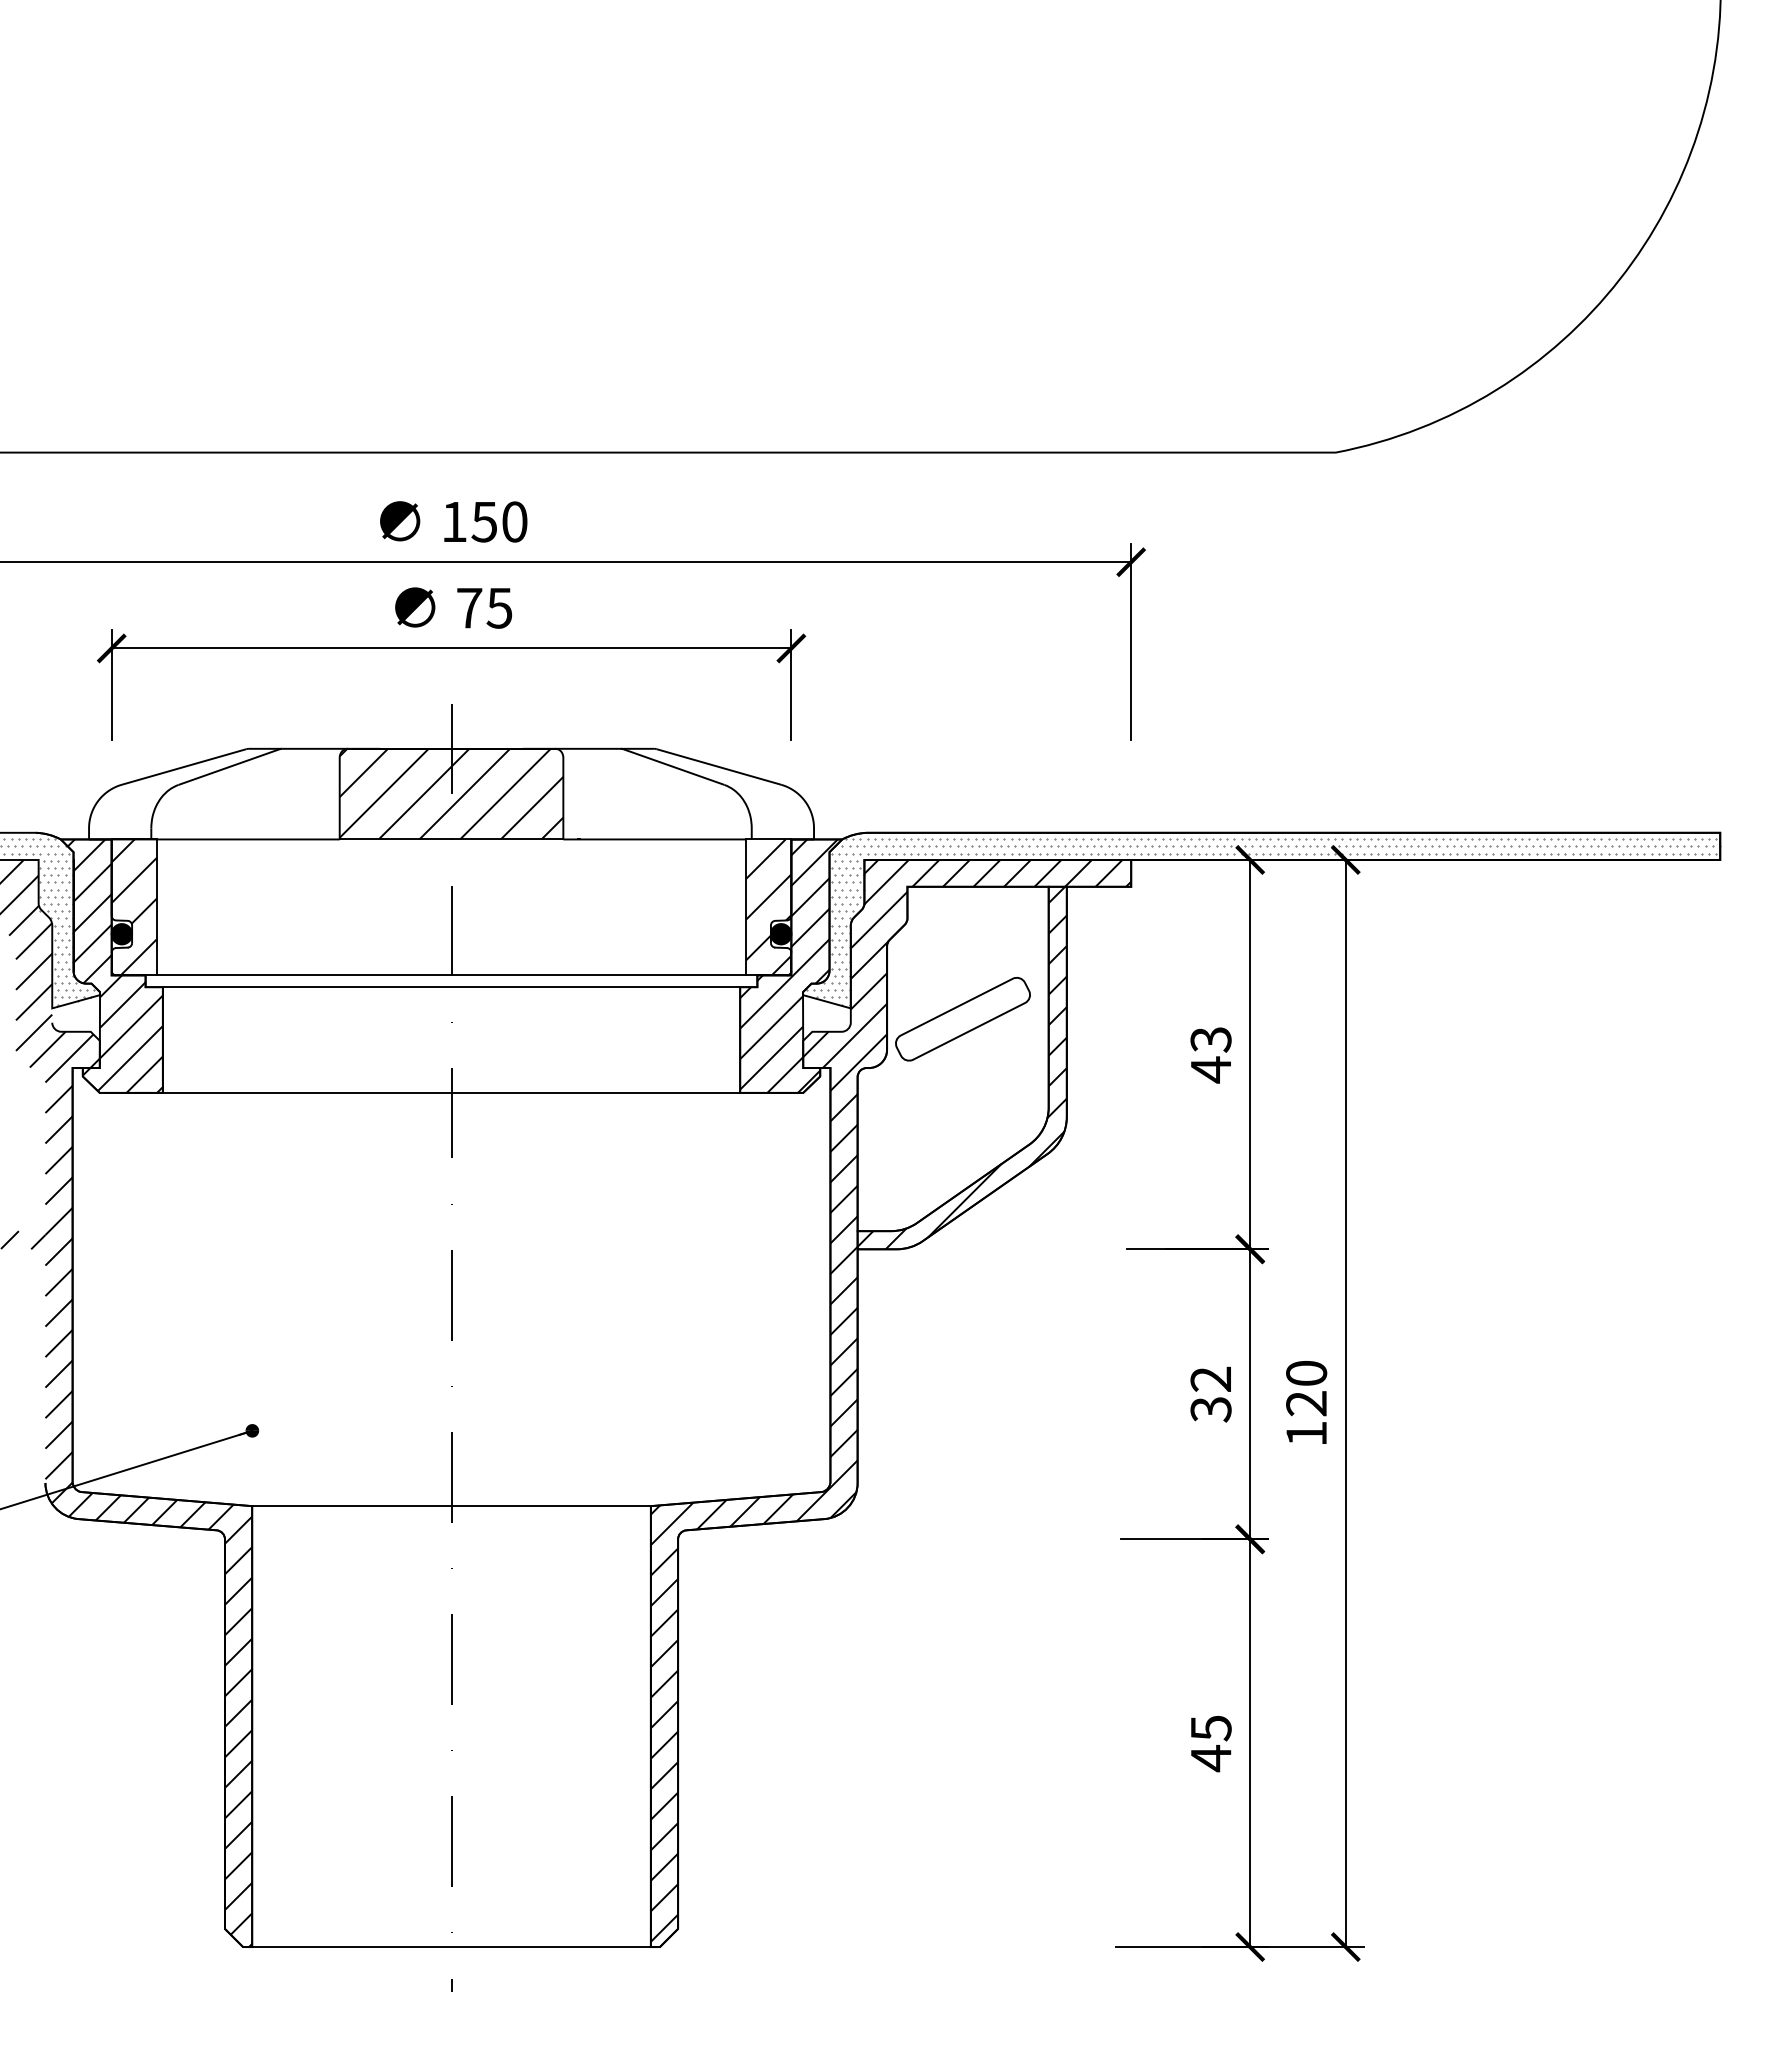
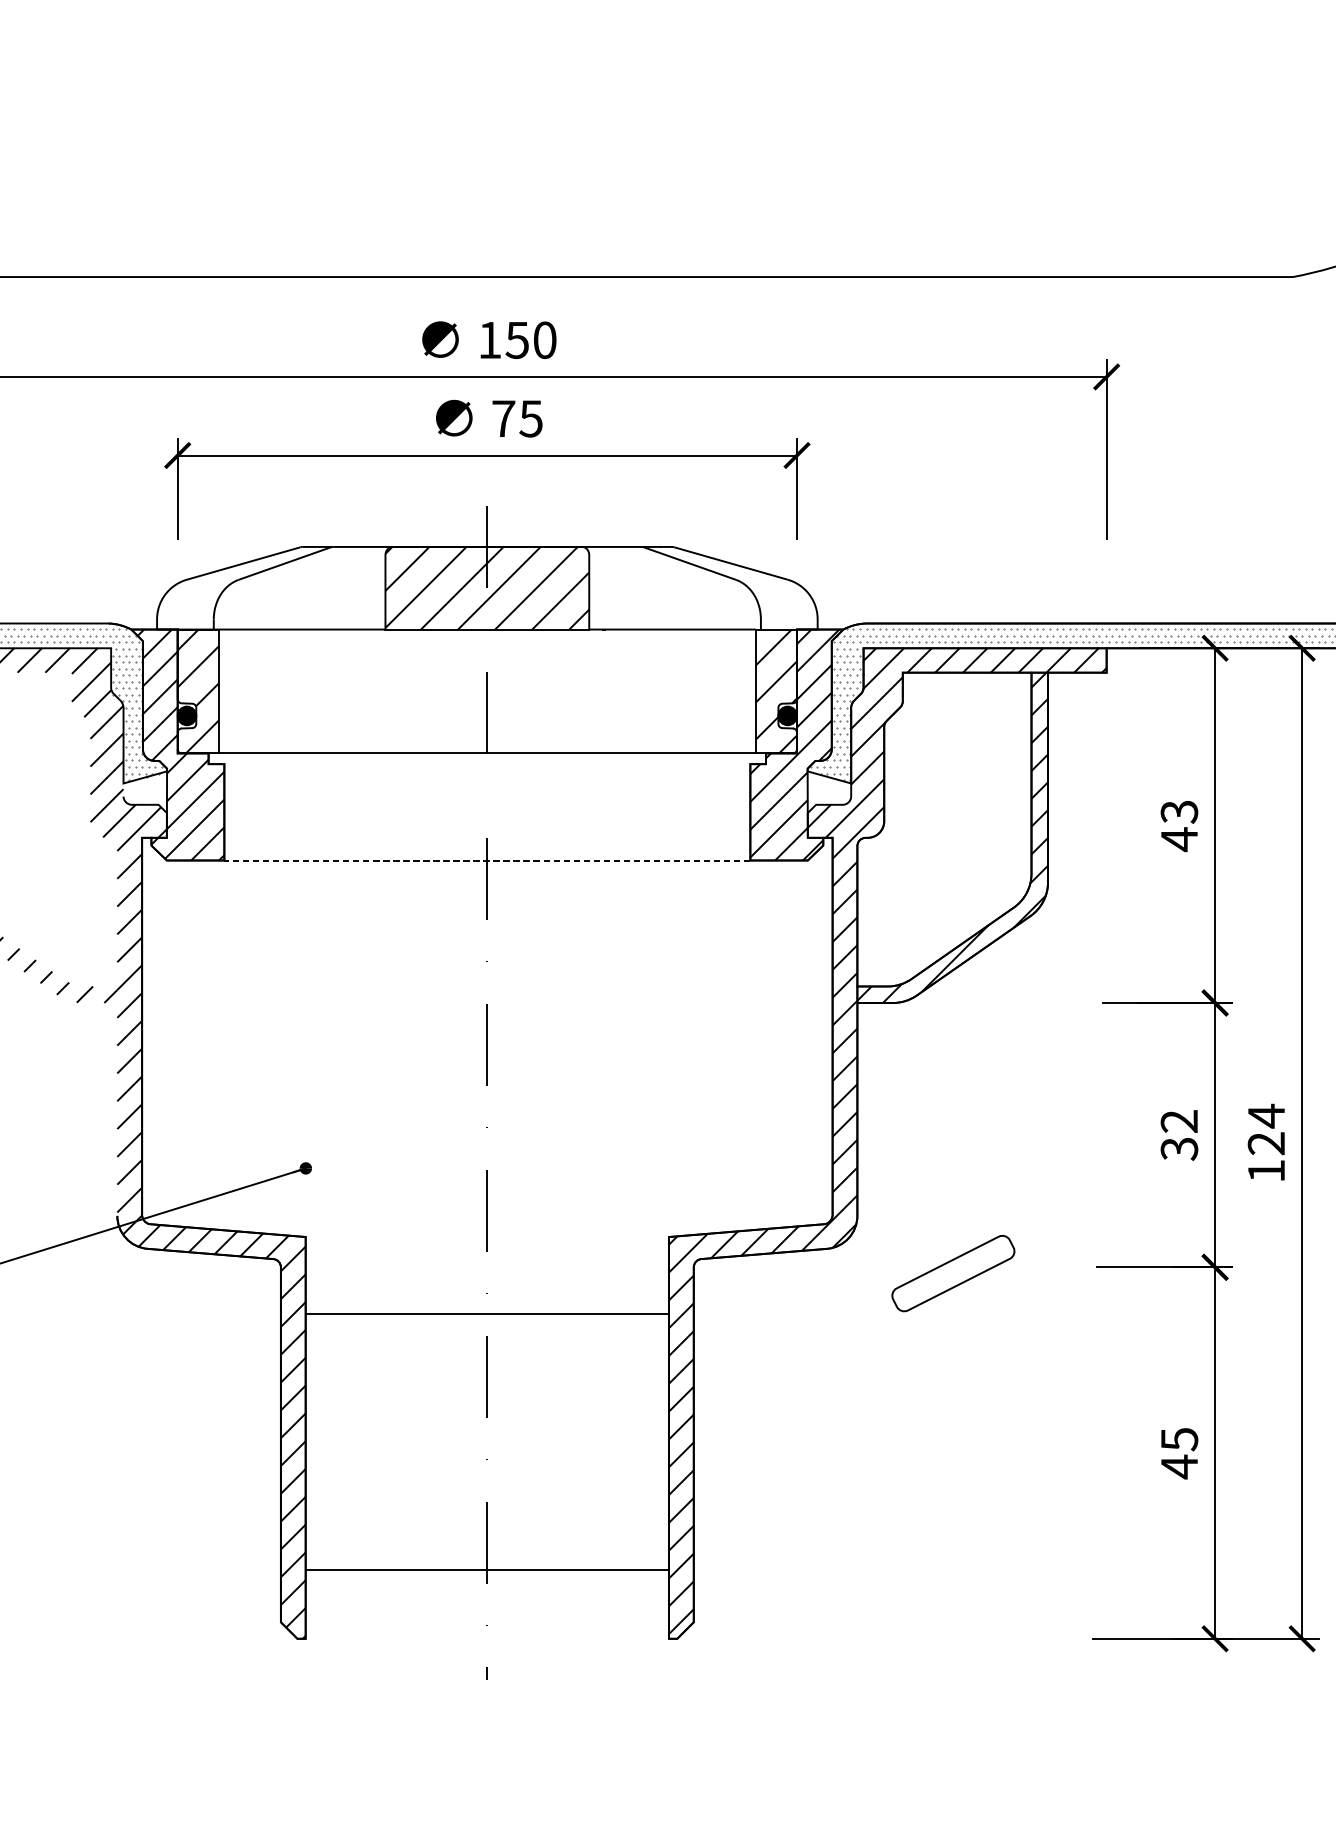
line: (451, 987) -> (487, 764), removed
part: (962, 1019) -> (952, 1273), moved
line: (451, 1092) -> (487, 860), solid -> dashed
text: (1306, 1373) -> (1266, 1116), 120 -> 124
line: (451, 1506) -> (487, 1313), moved
line: (451, 1947) -> (487, 1569), moved

